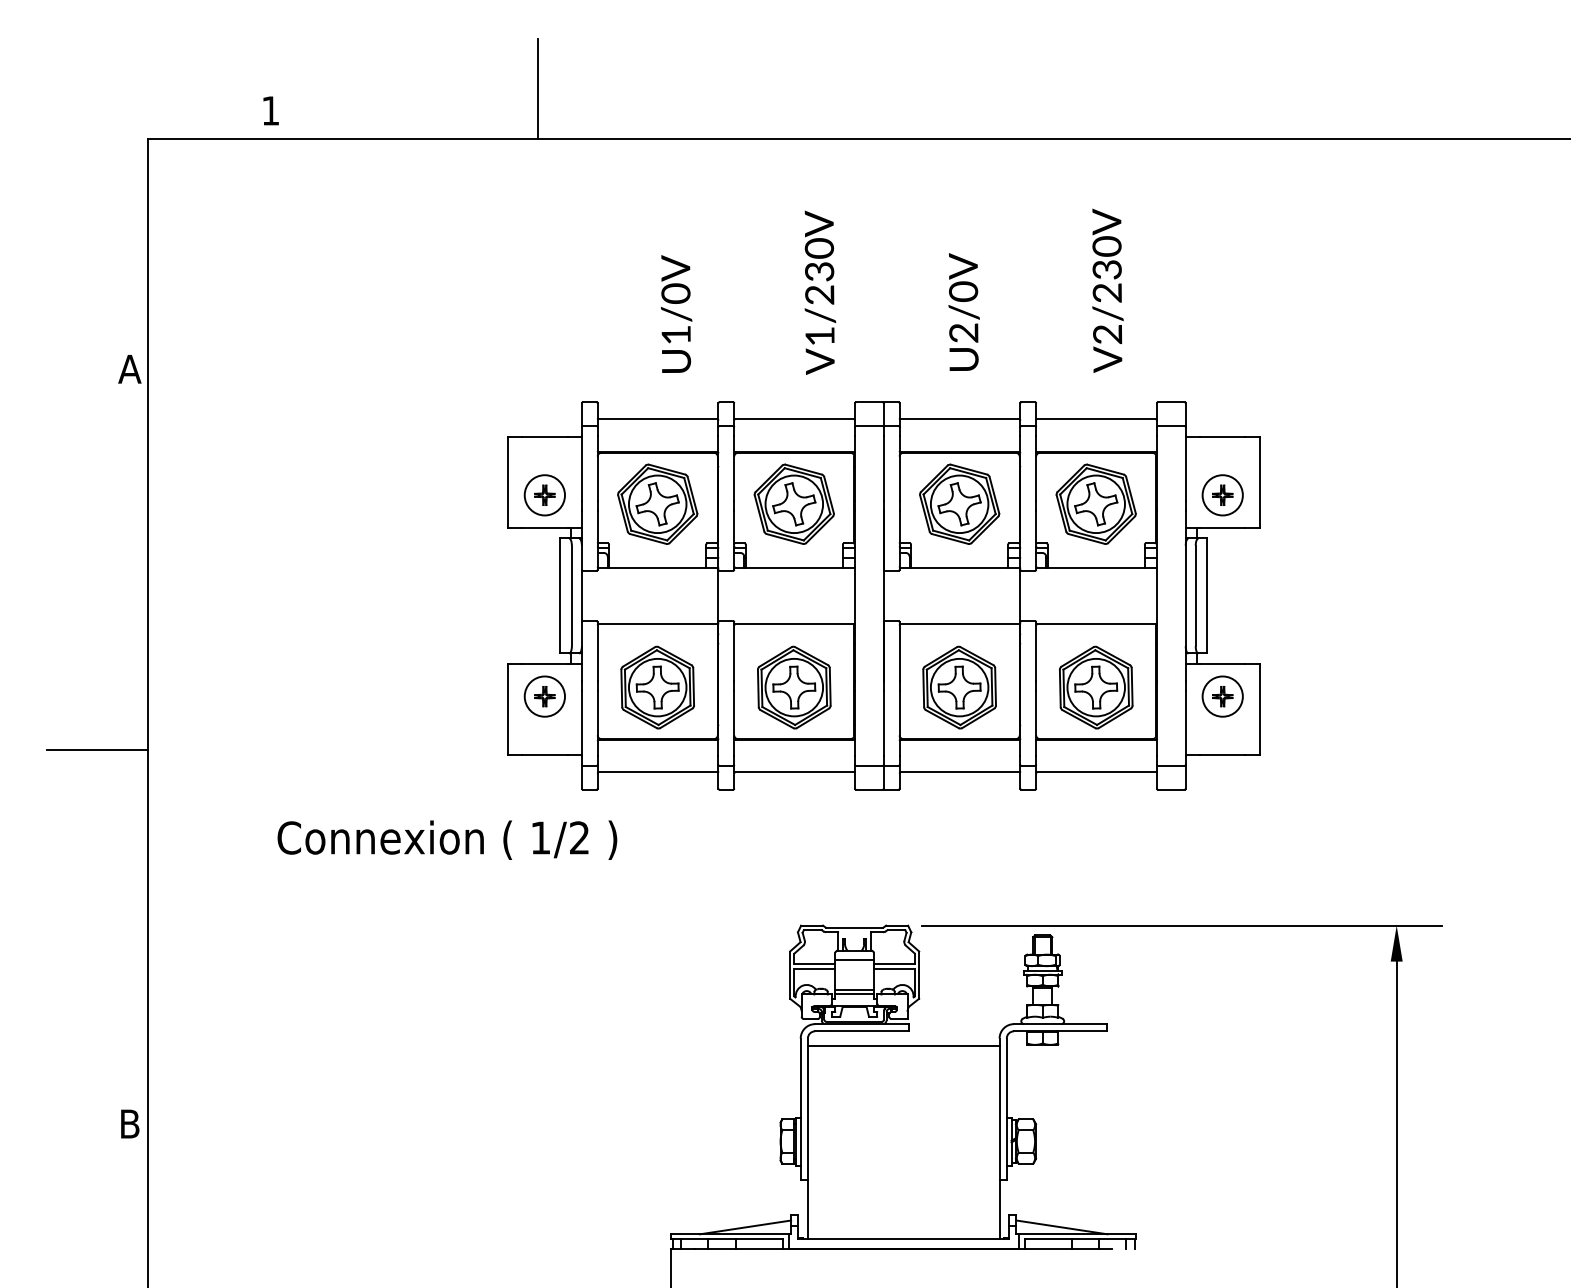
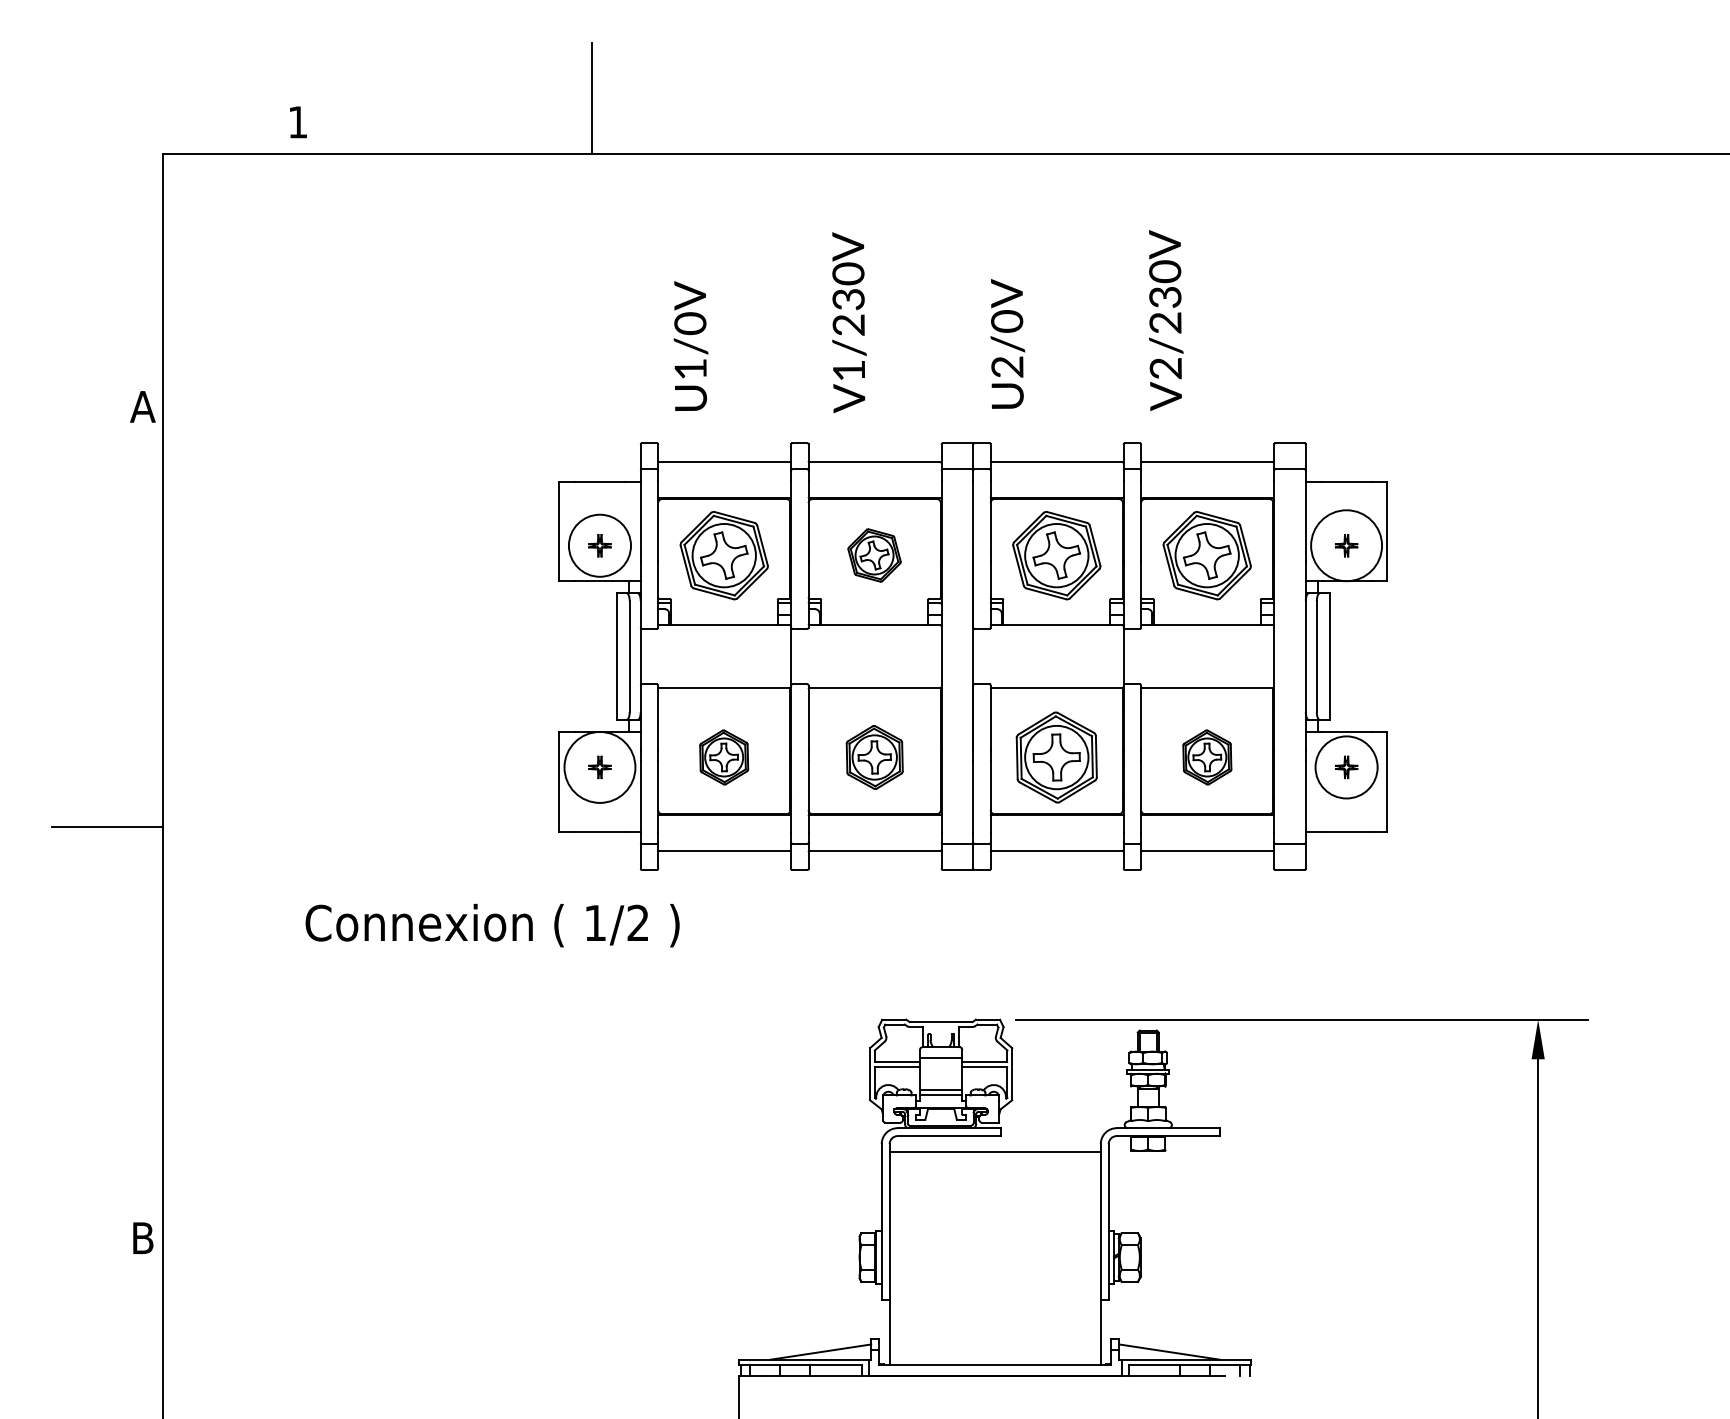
text: (892, 291) -> (928, 321), moved
circle: (544, 495) -> (599, 545), size x1.4
circle: (1222, 495) -> (1346, 545), size x1.6
part: (793, 503) -> (873, 554), size x0.6
part: (657, 687) -> (724, 757), size x0.6
part: (794, 687) -> (874, 757), size x0.7
part: (1096, 687) -> (1207, 757), size x0.6
circle: (544, 696) -> (599, 767), size x1.6
circle: (1222, 696) -> (1346, 767), size x1.4

